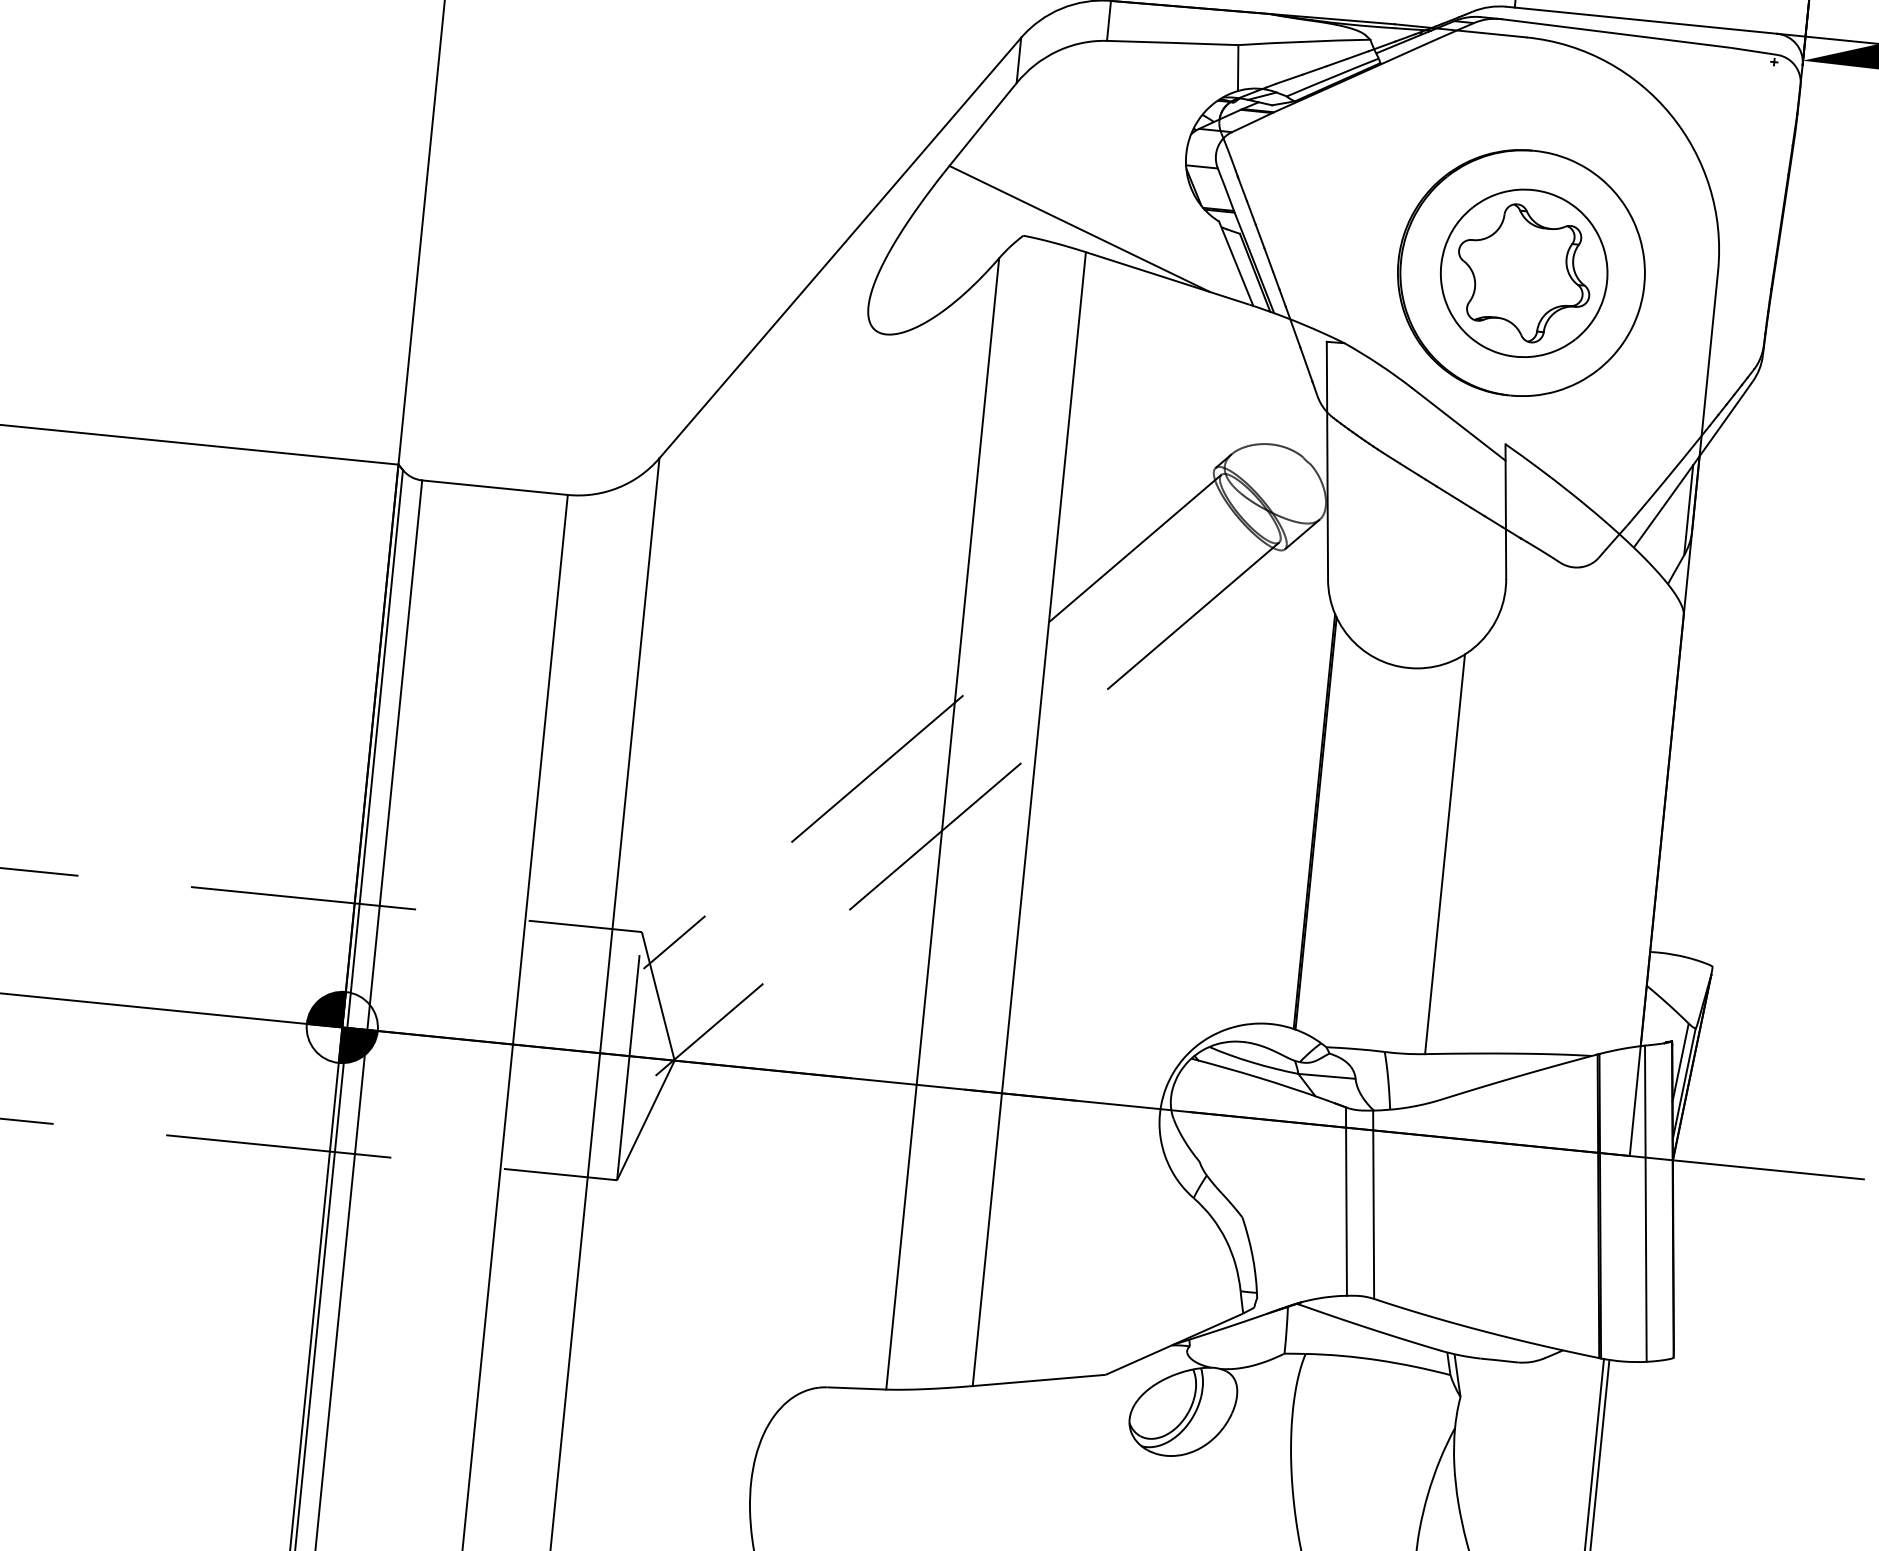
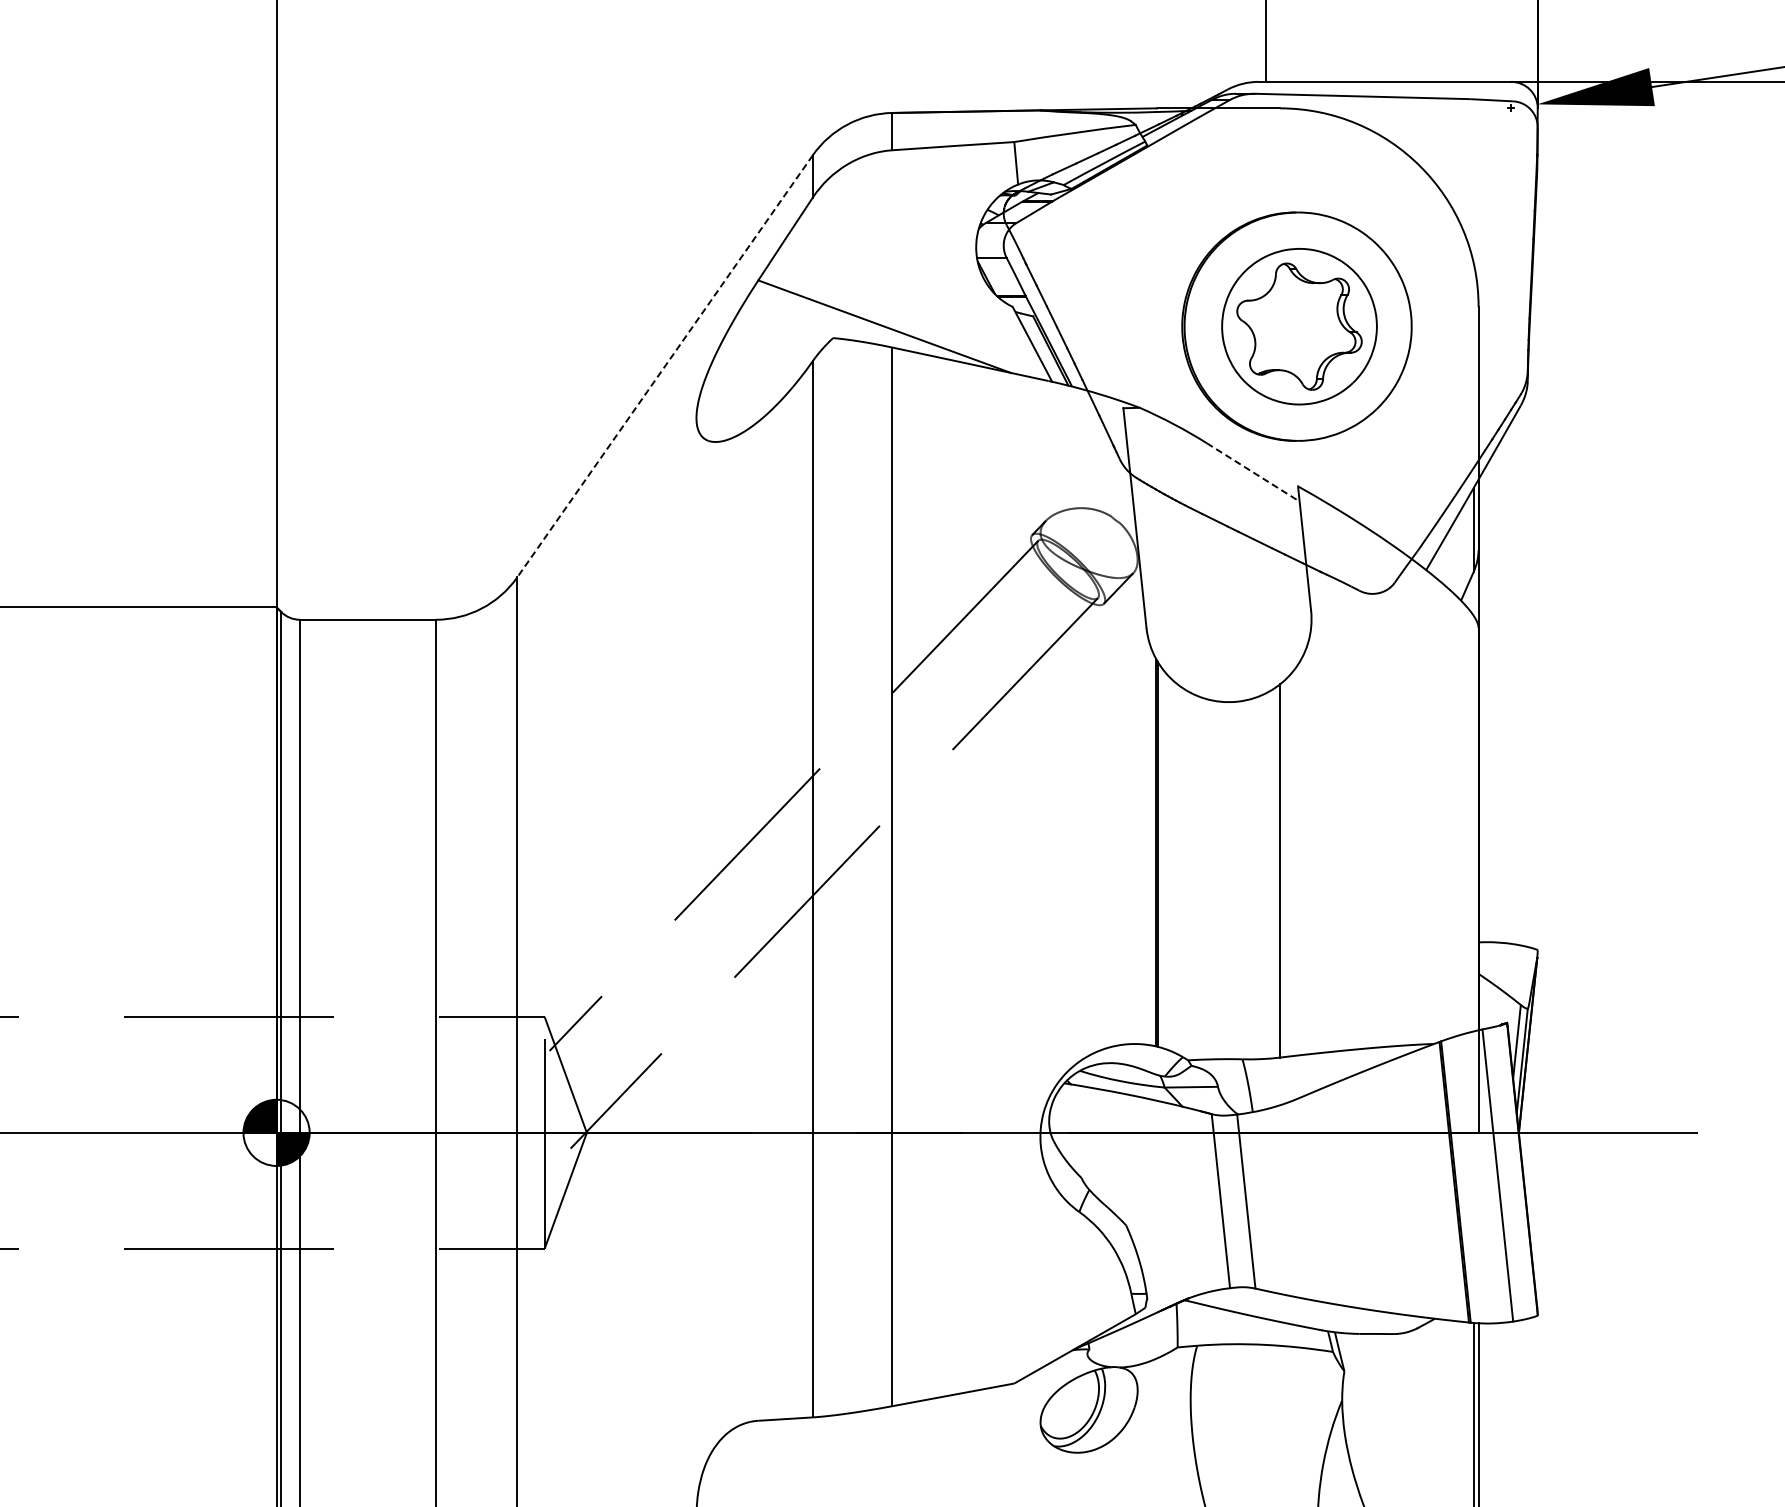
line: (840, 248) -> (665, 366), solid -> dashed
line: (1459, 424) -> (1253, 472), solid -> dashed

